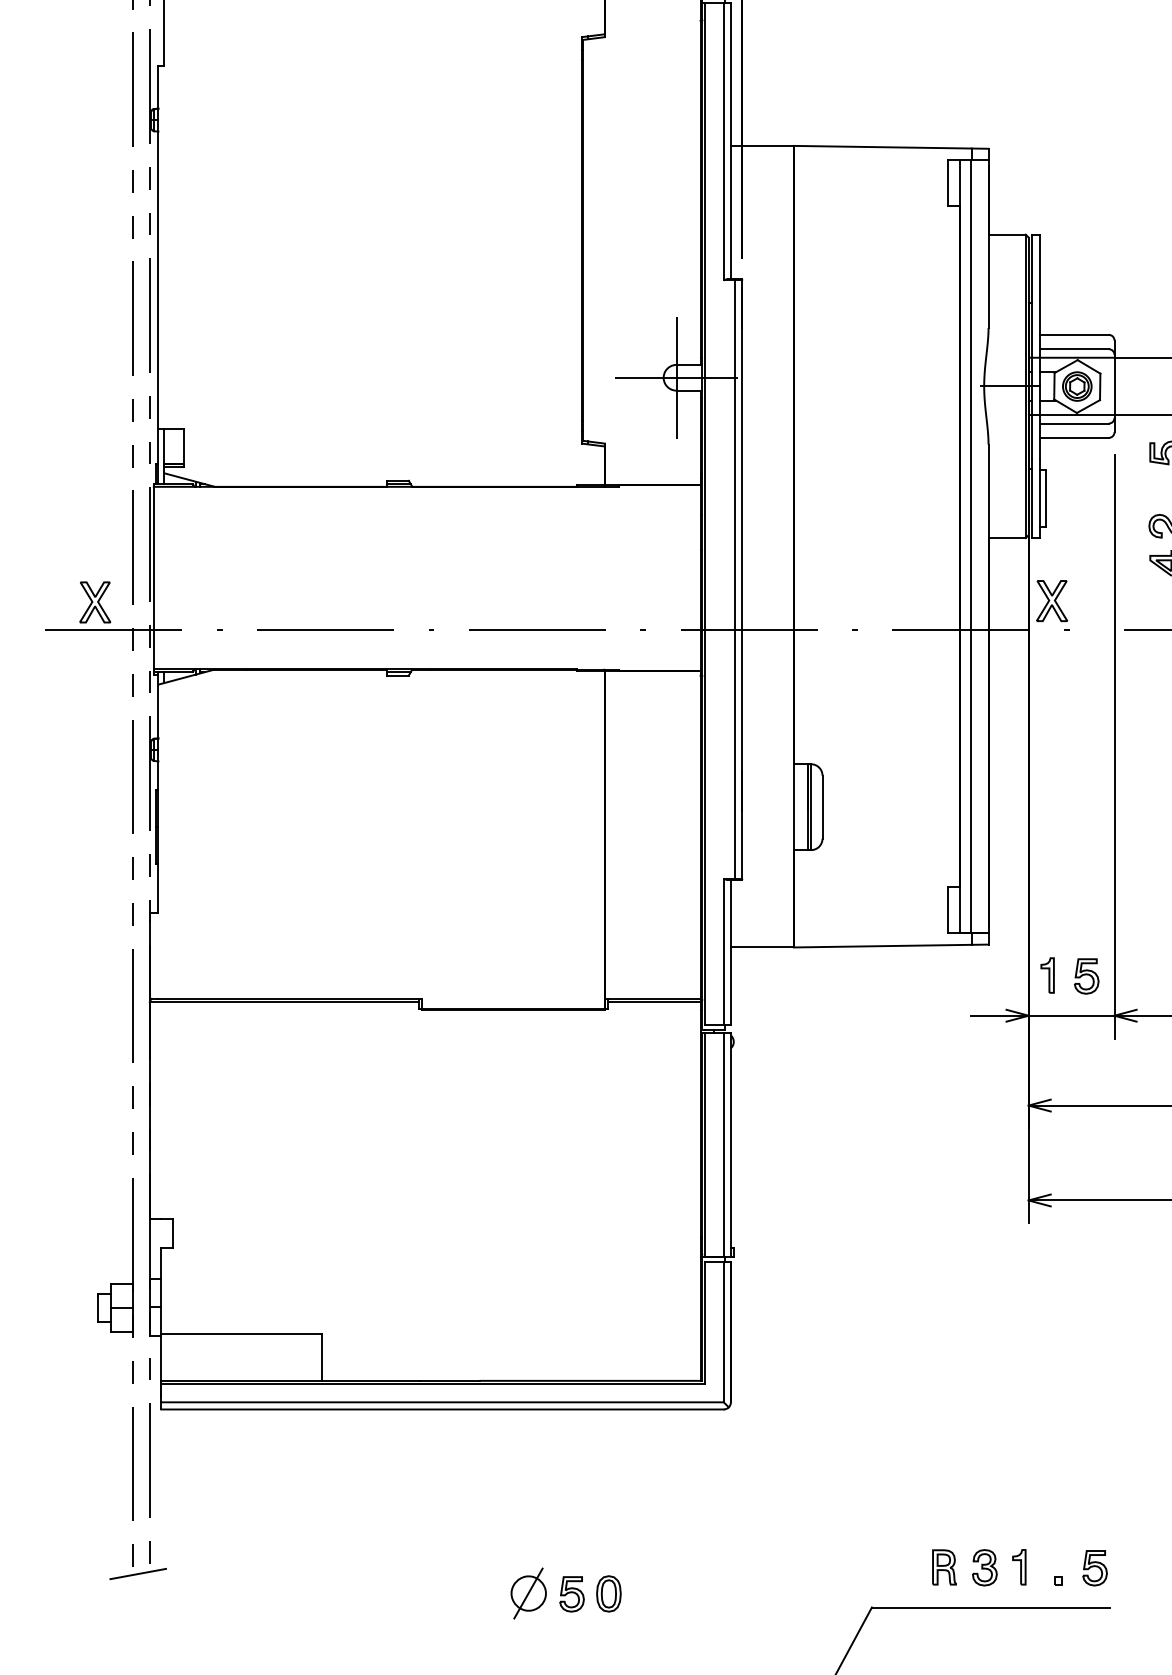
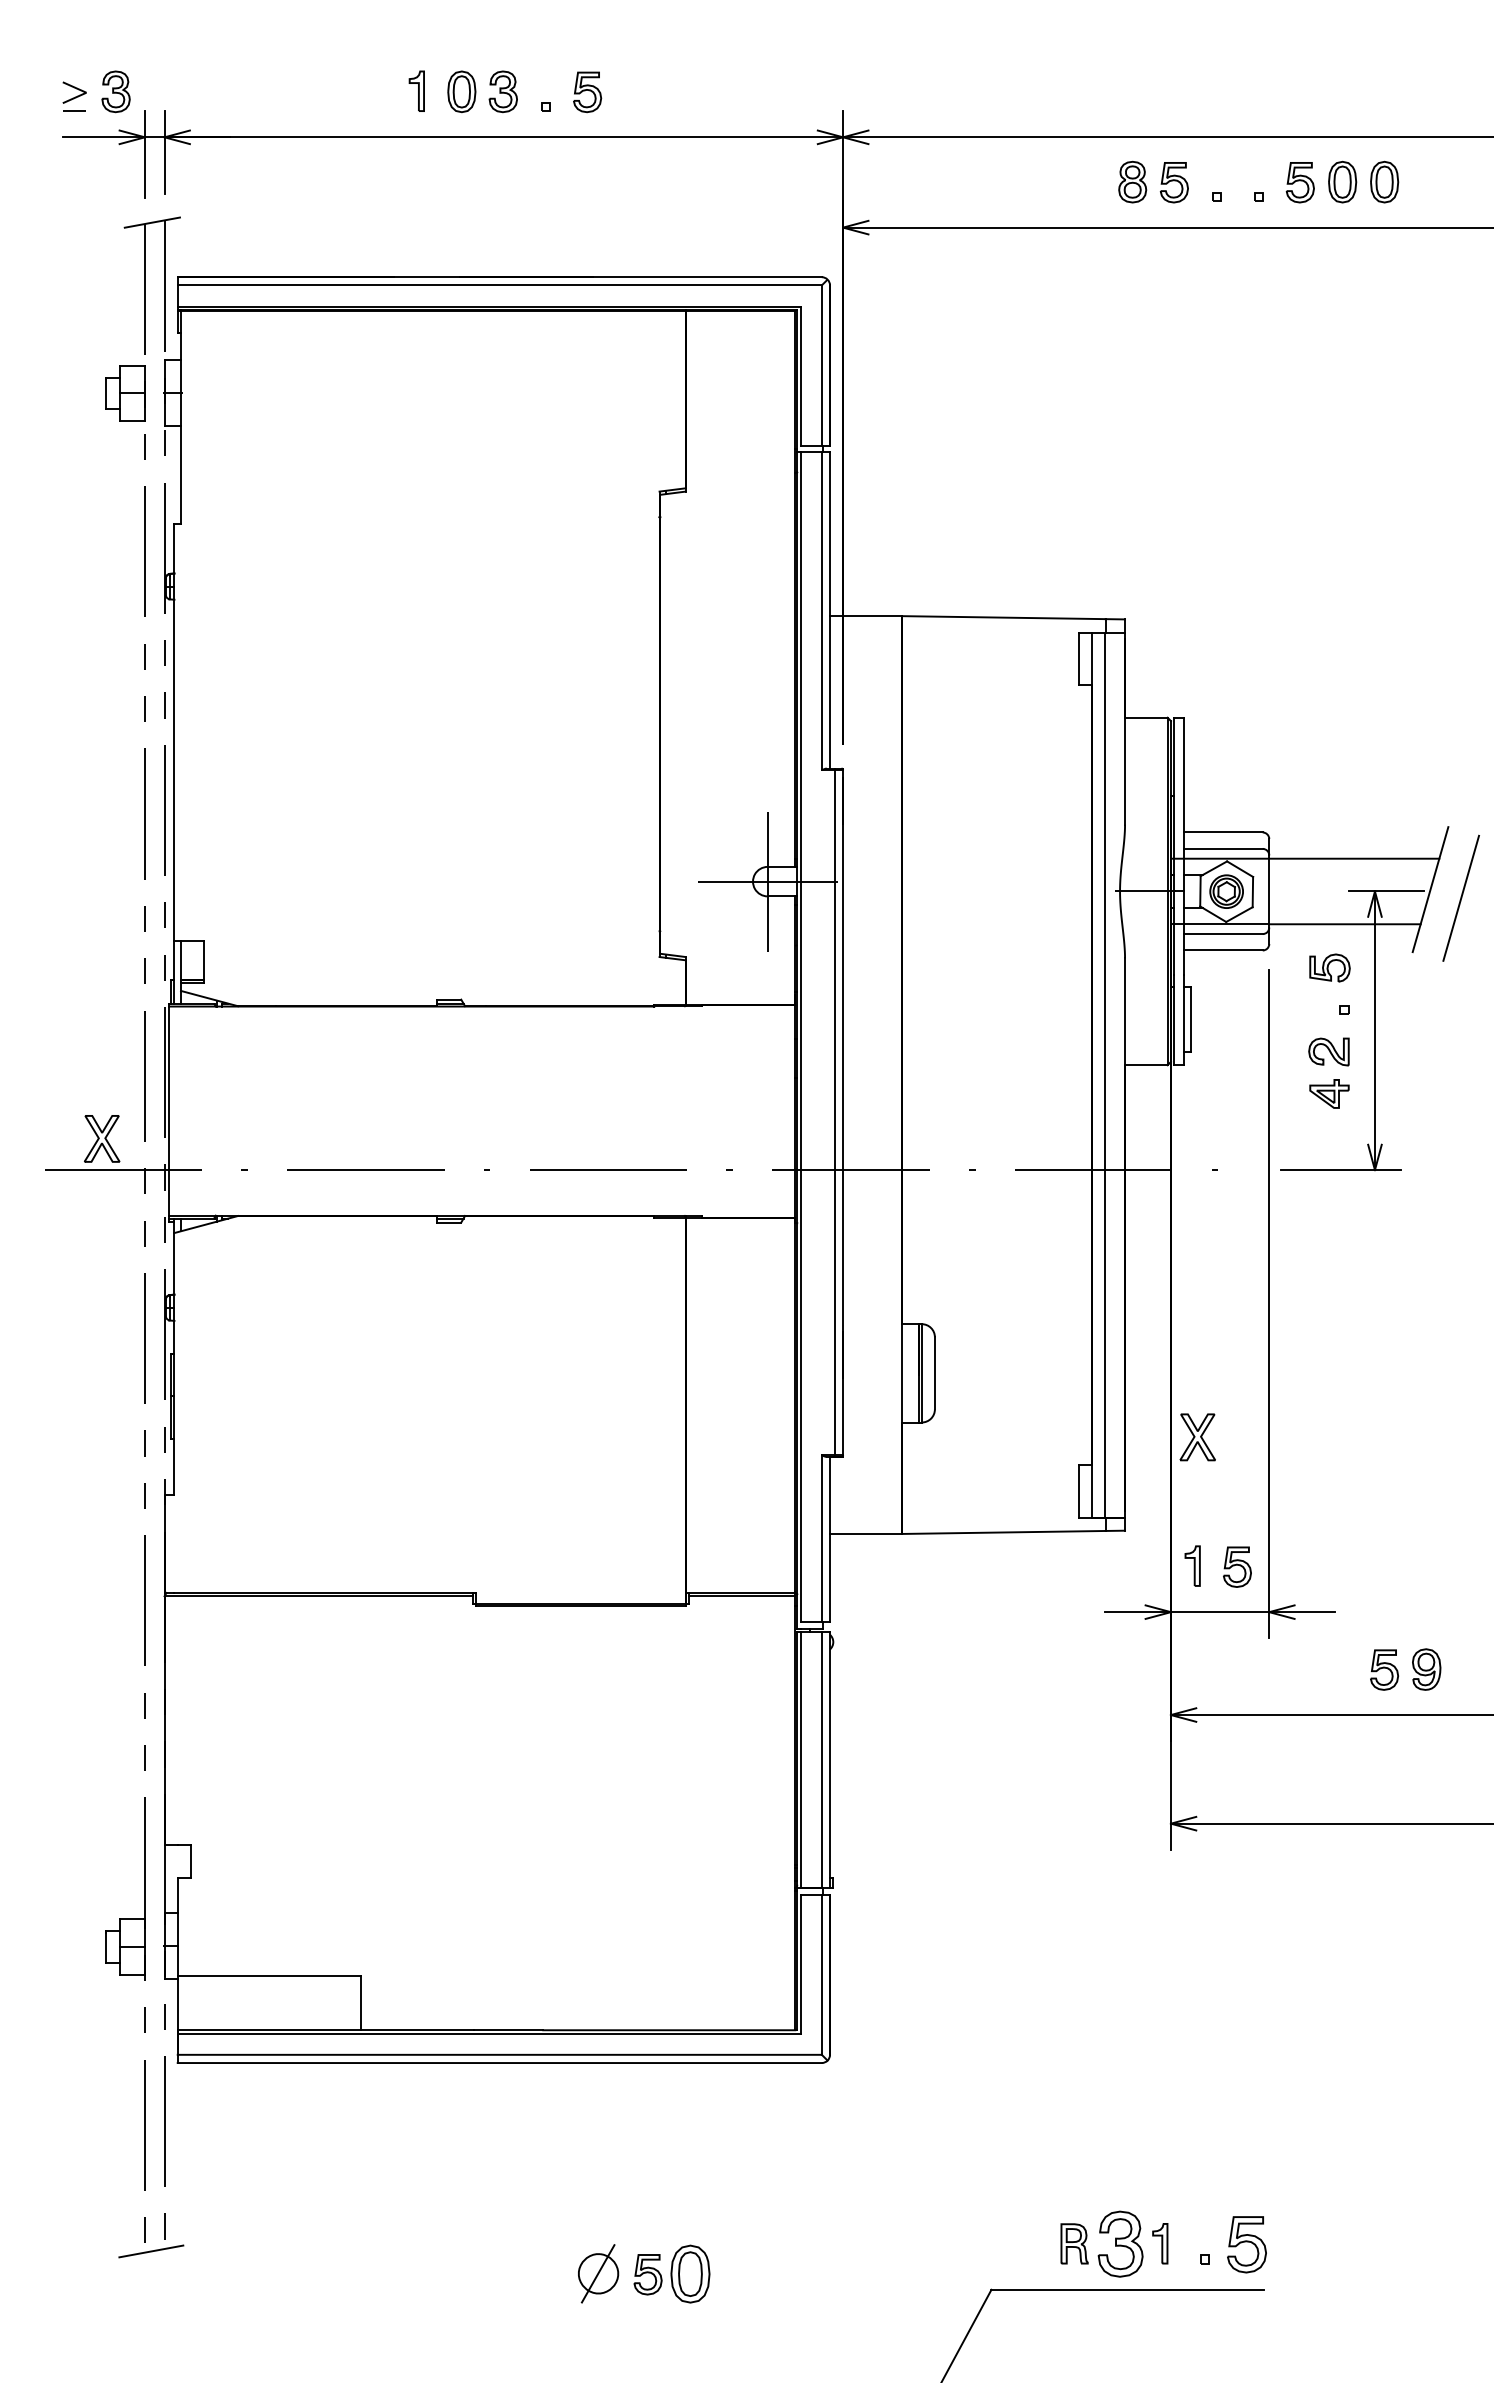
part: (1051, 601) -> (1197, 1437), moved
part: (984, 1567) -> (1120, 2244), size x1.6
part: (1094, 1567) -> (1246, 2244), size x1.4
part: (608, 1594) -> (689, 2274), size x1.4

